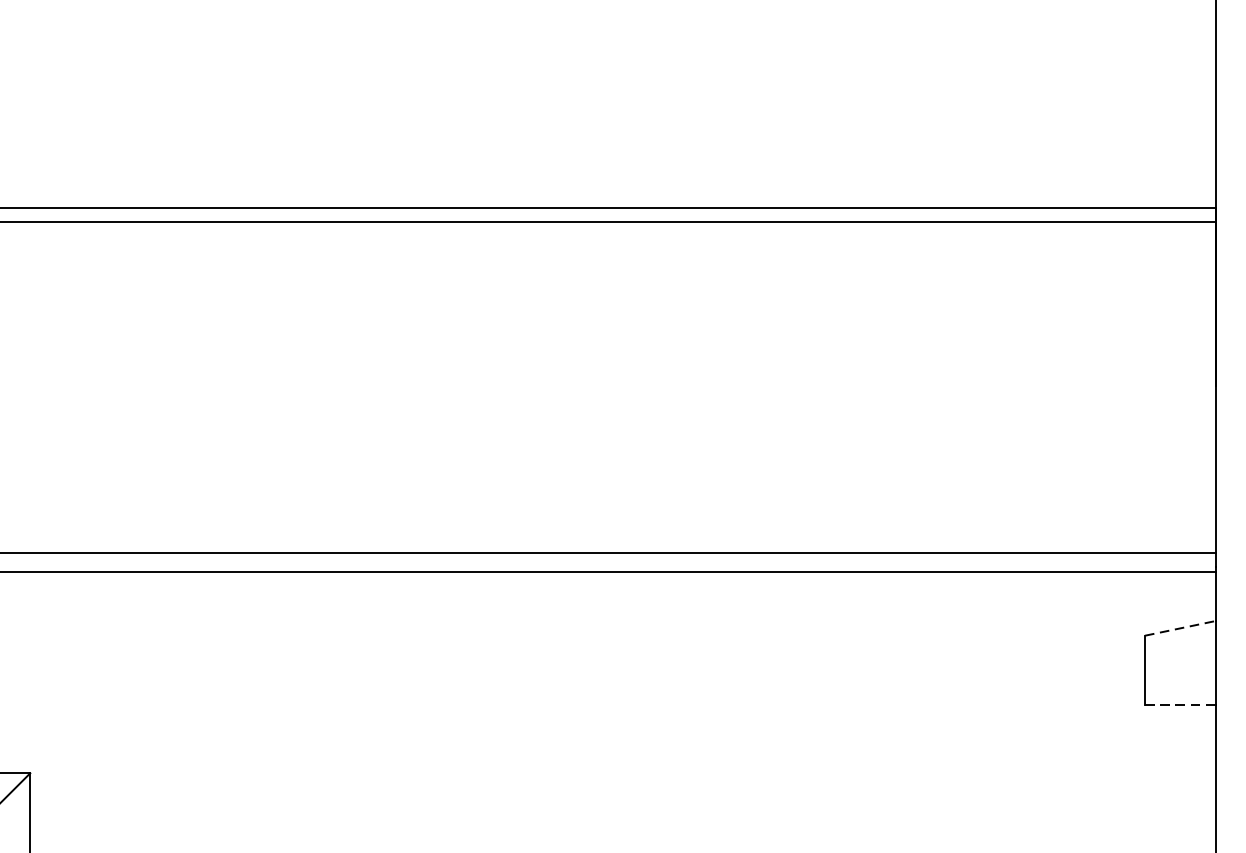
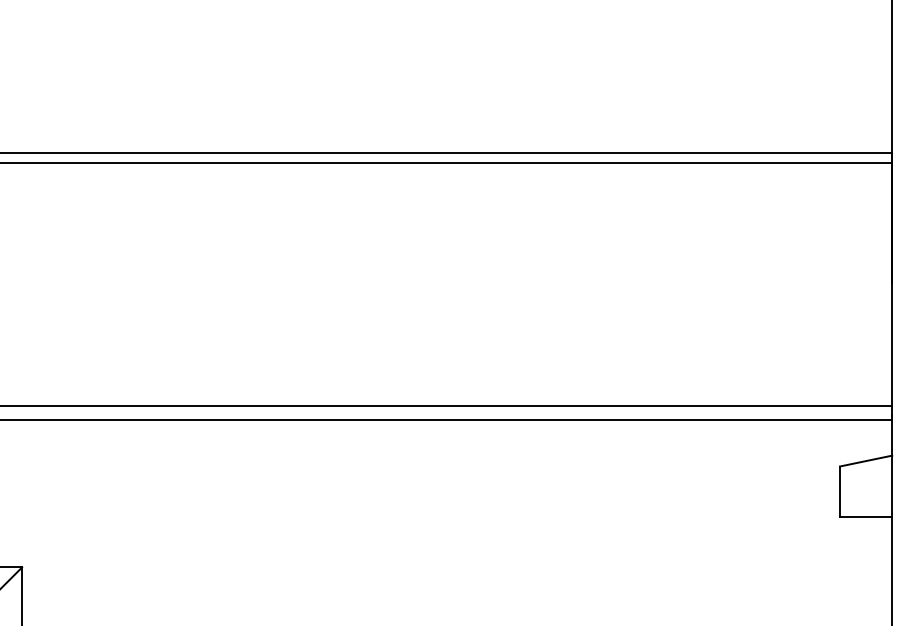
line: (1181, 628) -> (866, 461), dashed -> solid
line: (1181, 705) -> (866, 517), dashed -> solid

